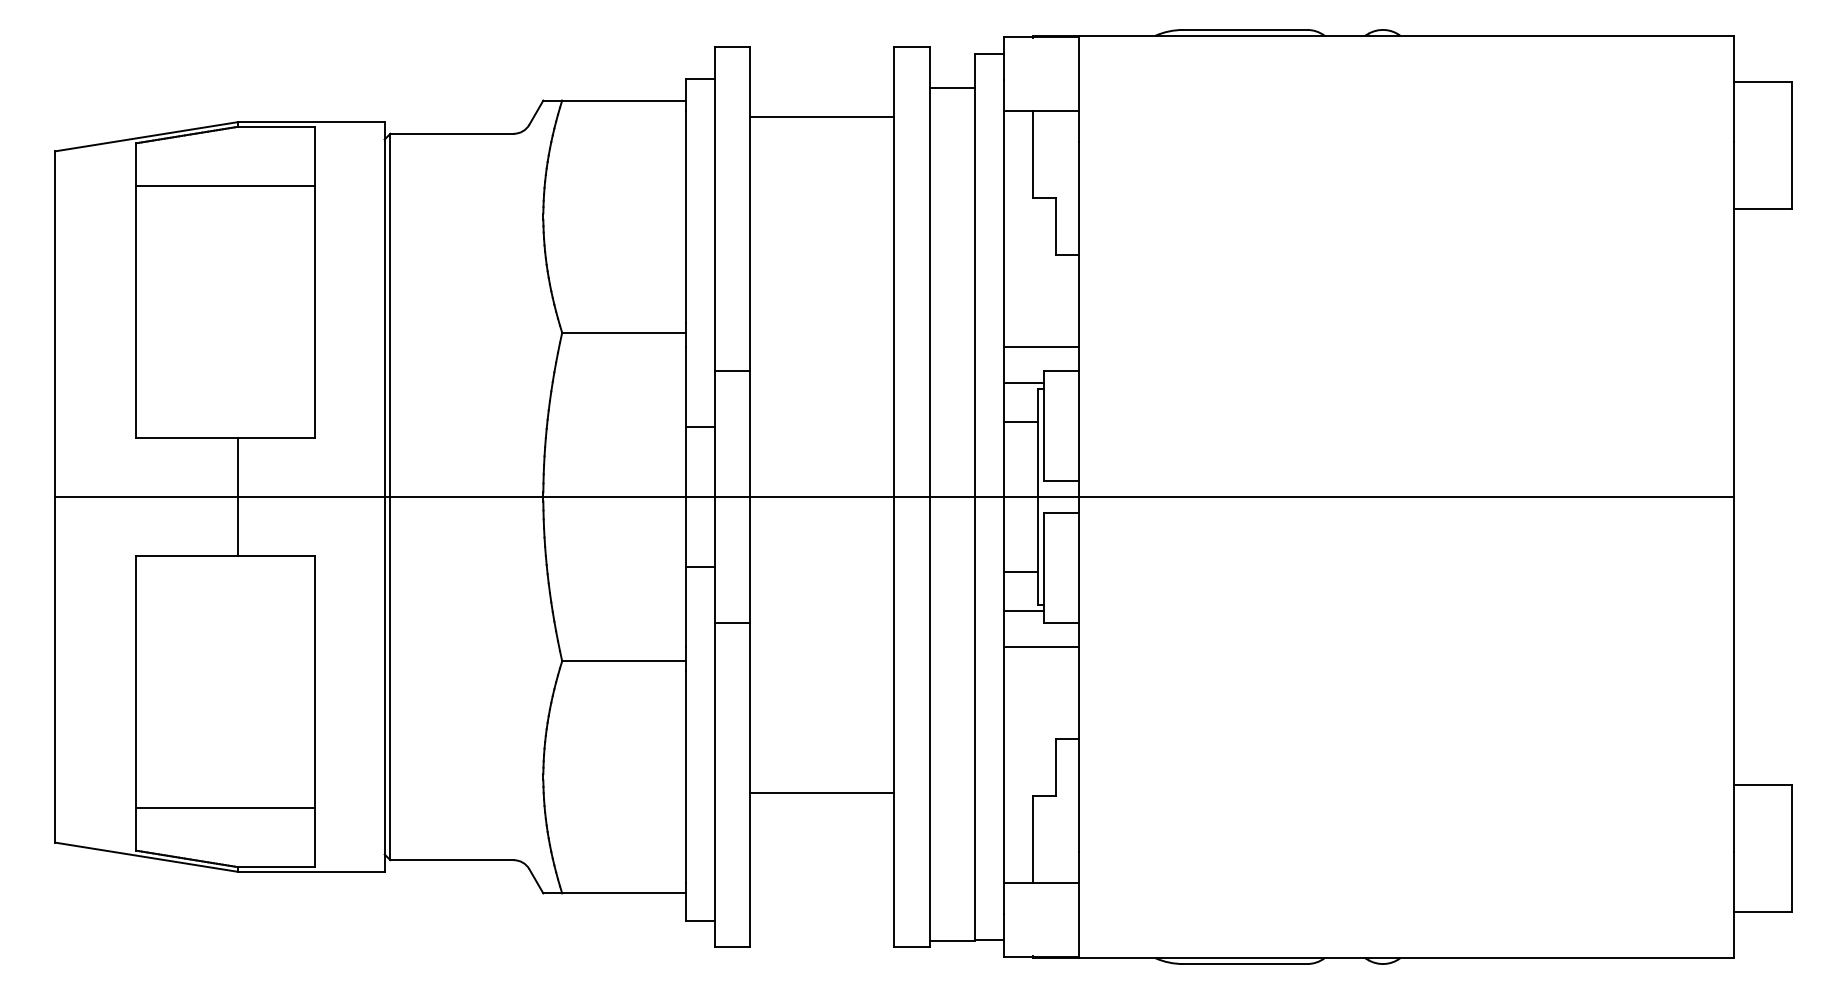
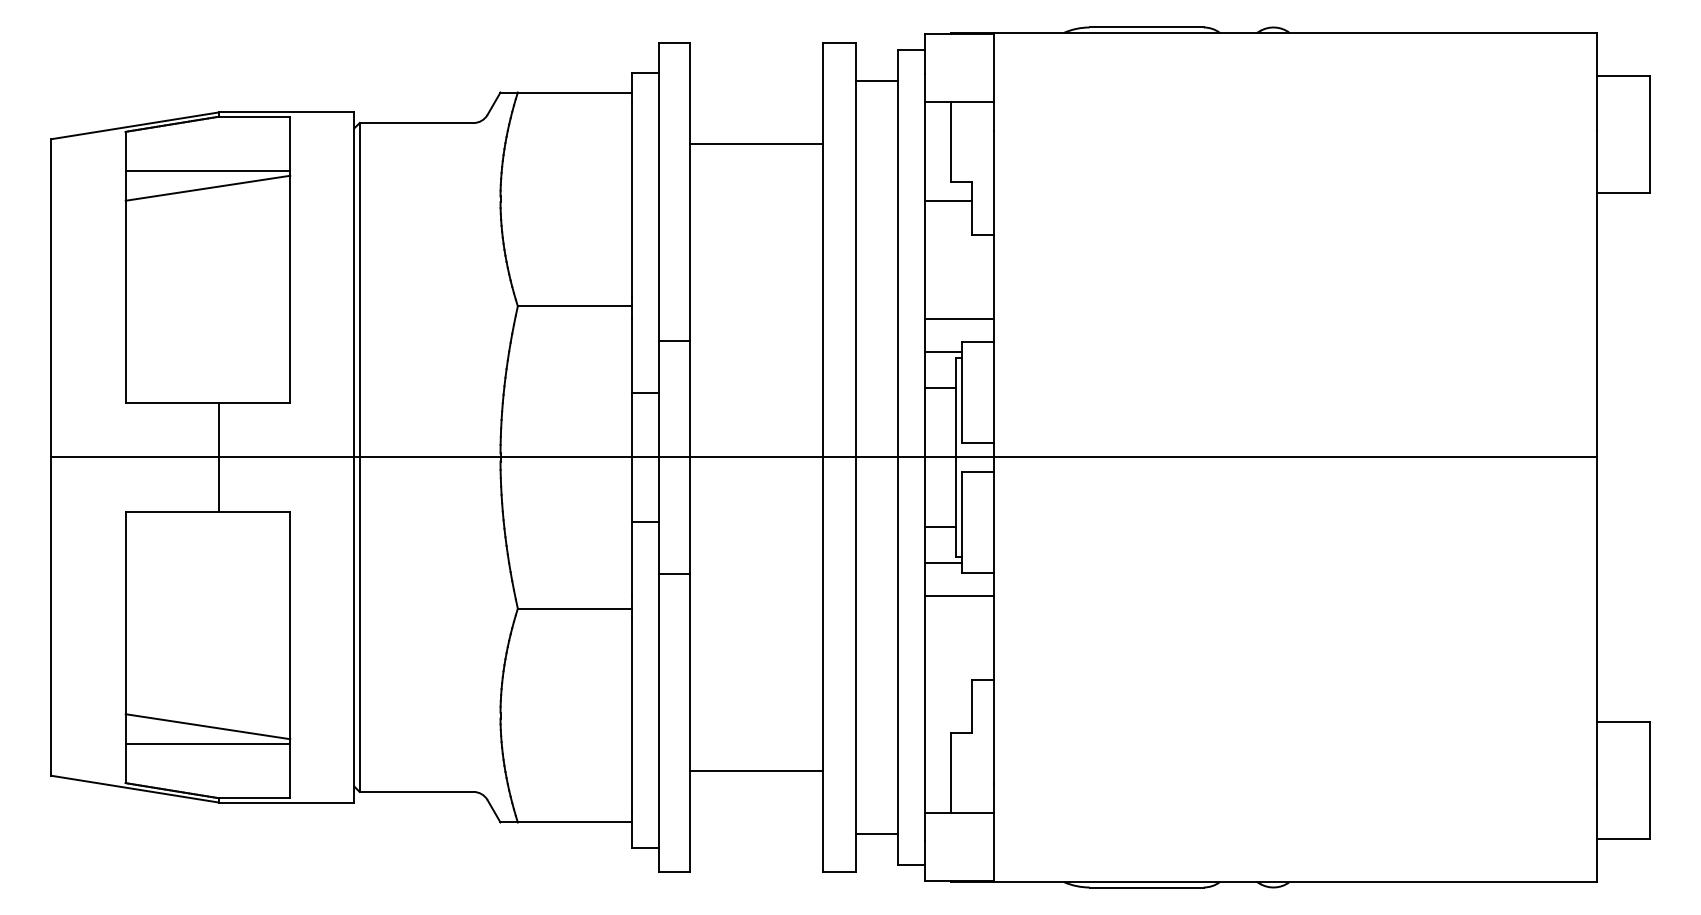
line: (821, 116) -> (756, 144), moved
line: (225, 204) -> (207, 188), added
line: (1029, 218) -> (948, 201), added
line: (225, 788) -> (207, 725), added
line: (821, 793) -> (756, 770), moved
line: (952, 940) -> (877, 833), moved

